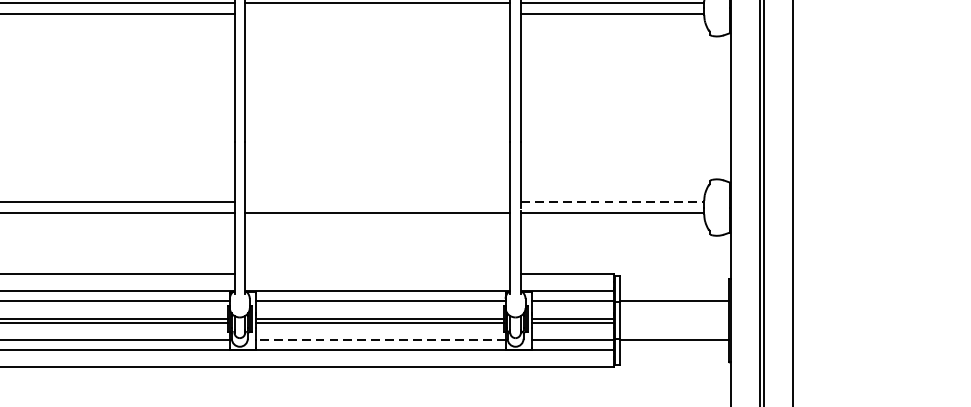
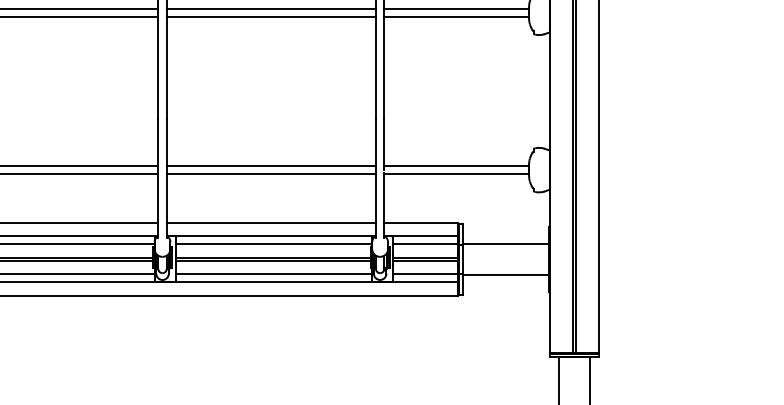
line: (376, 14) -> (270, 17), added
line: (376, 201) -> (270, 165), added
line: (612, 201) -> (456, 165), dashed -> solid
line: (376, 273) -> (270, 222), added
line: (380, 339) -> (273, 274), dashed -> solid

